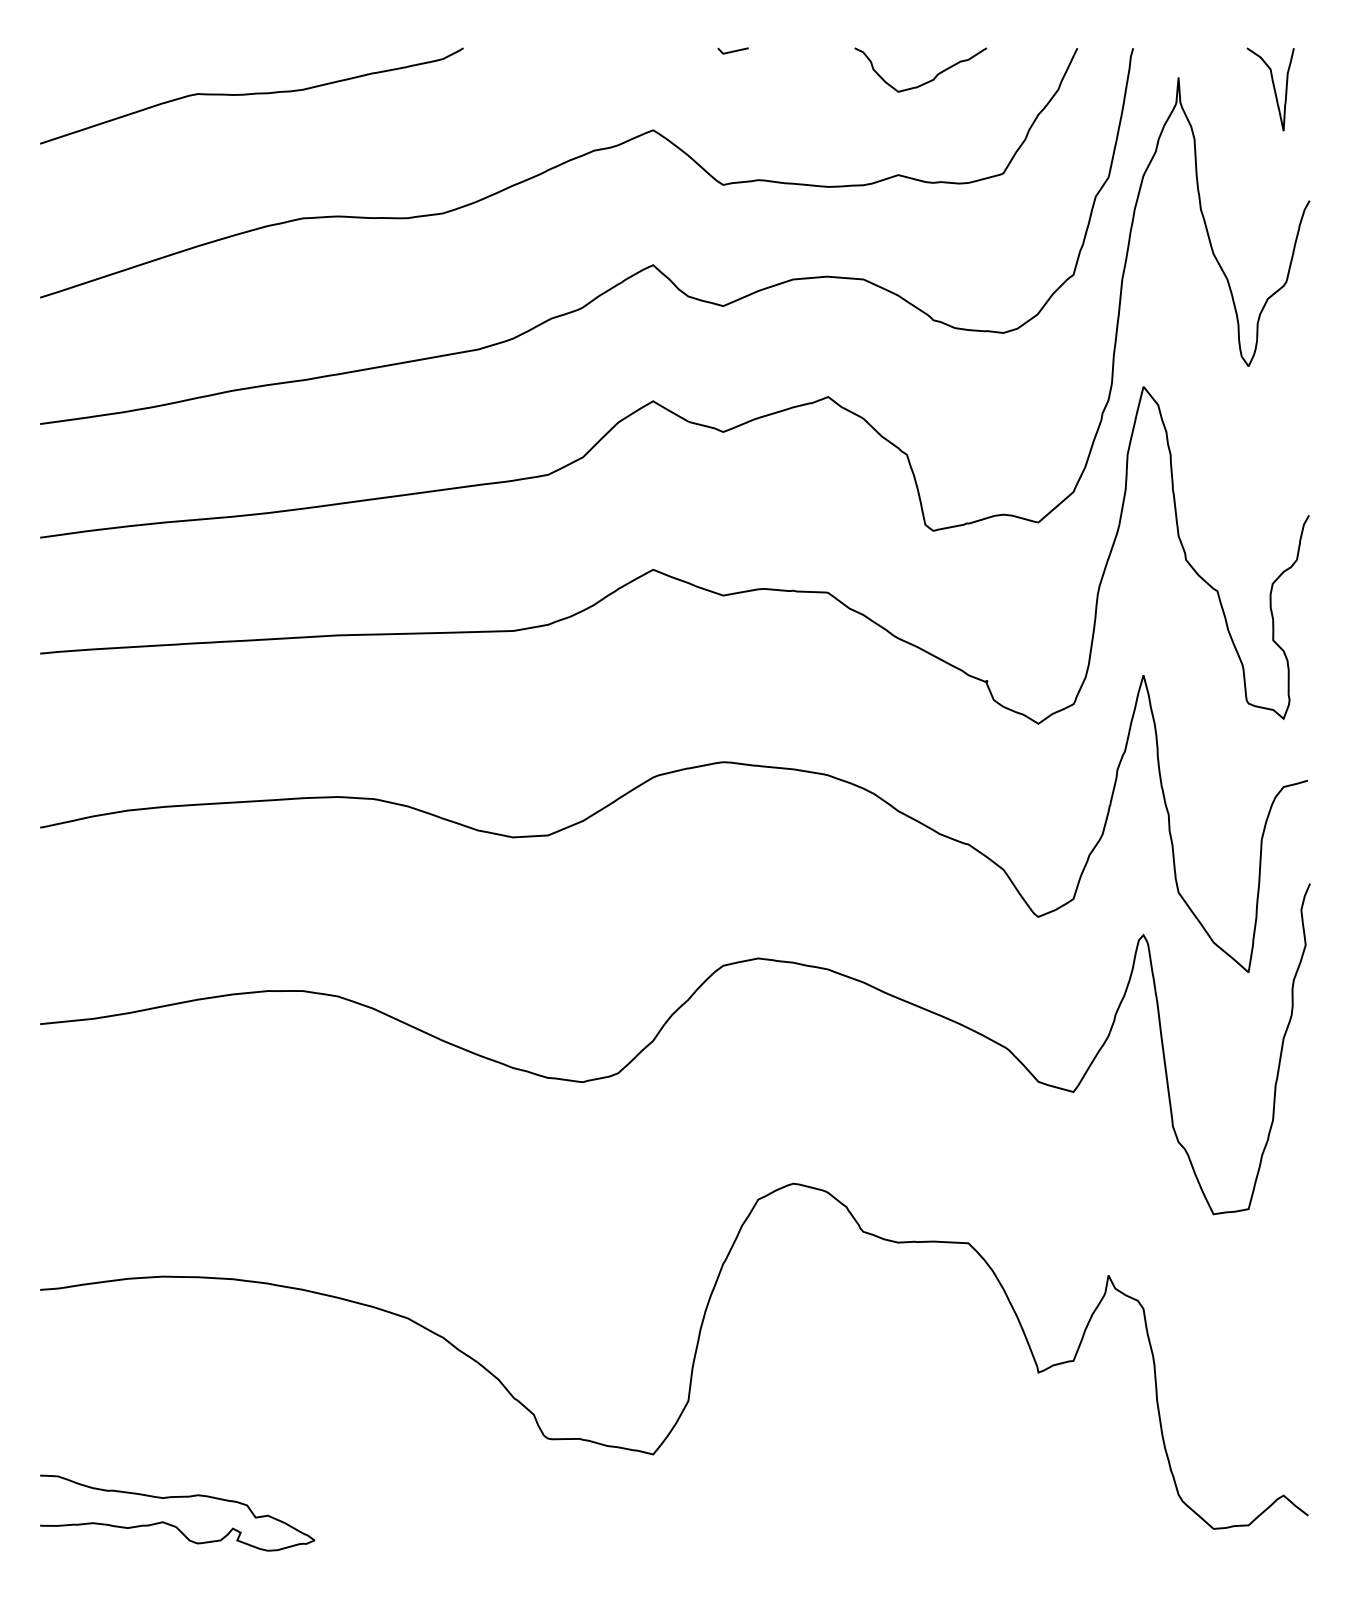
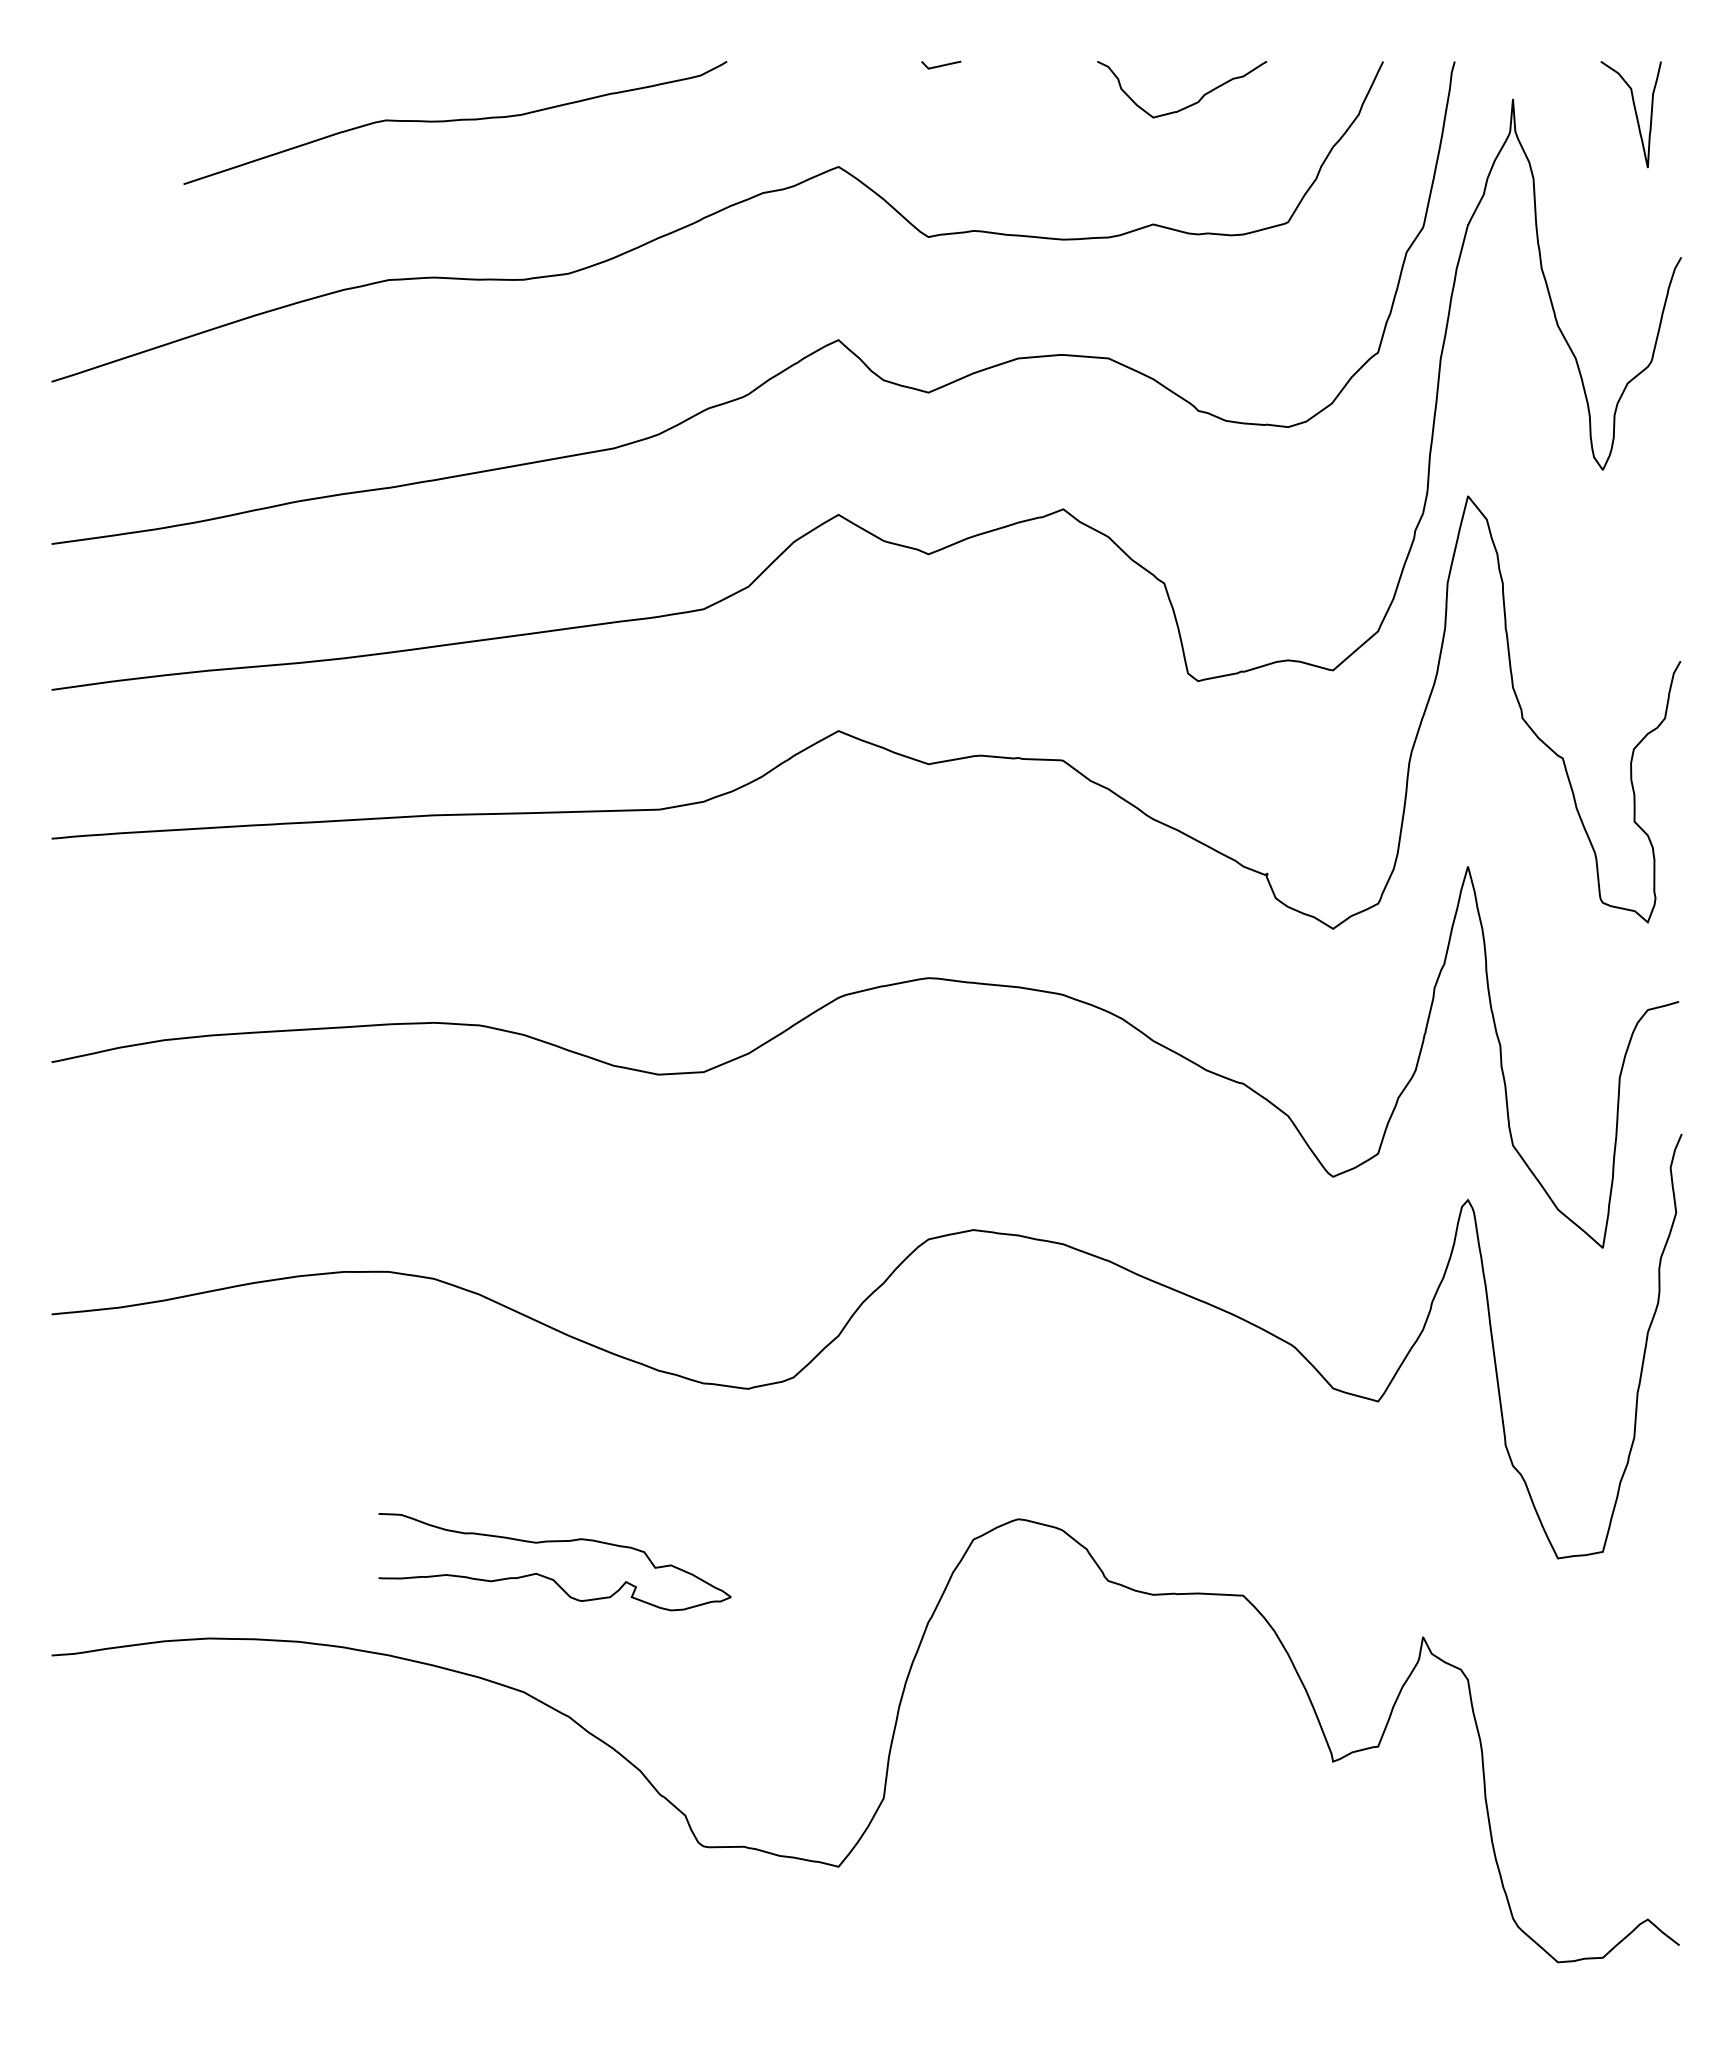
curve: (251, 94) -> (455, 121), moved
curve: (171, 1524) -> (547, 1576), moved

